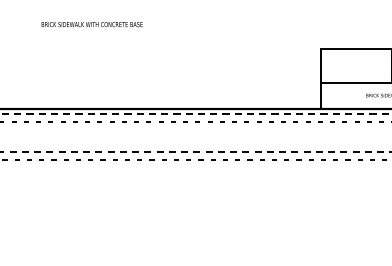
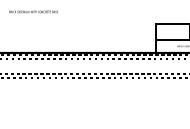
text: (91, 23) -> (33, 11), moved

